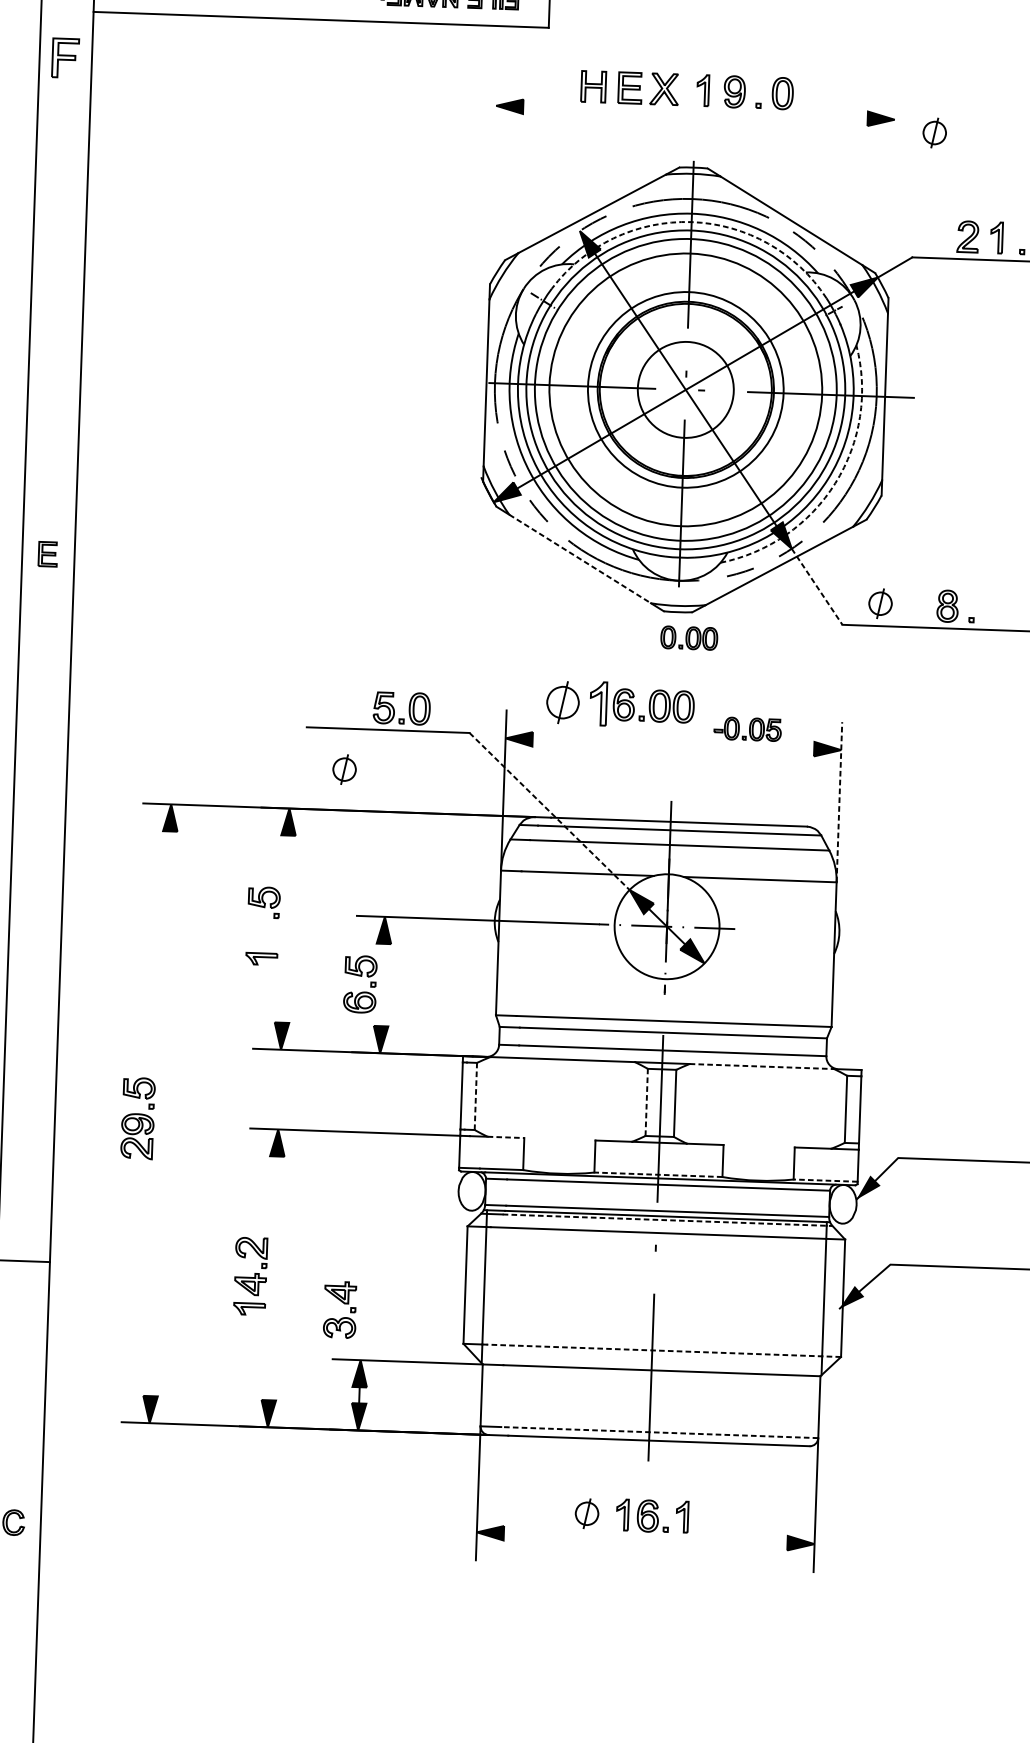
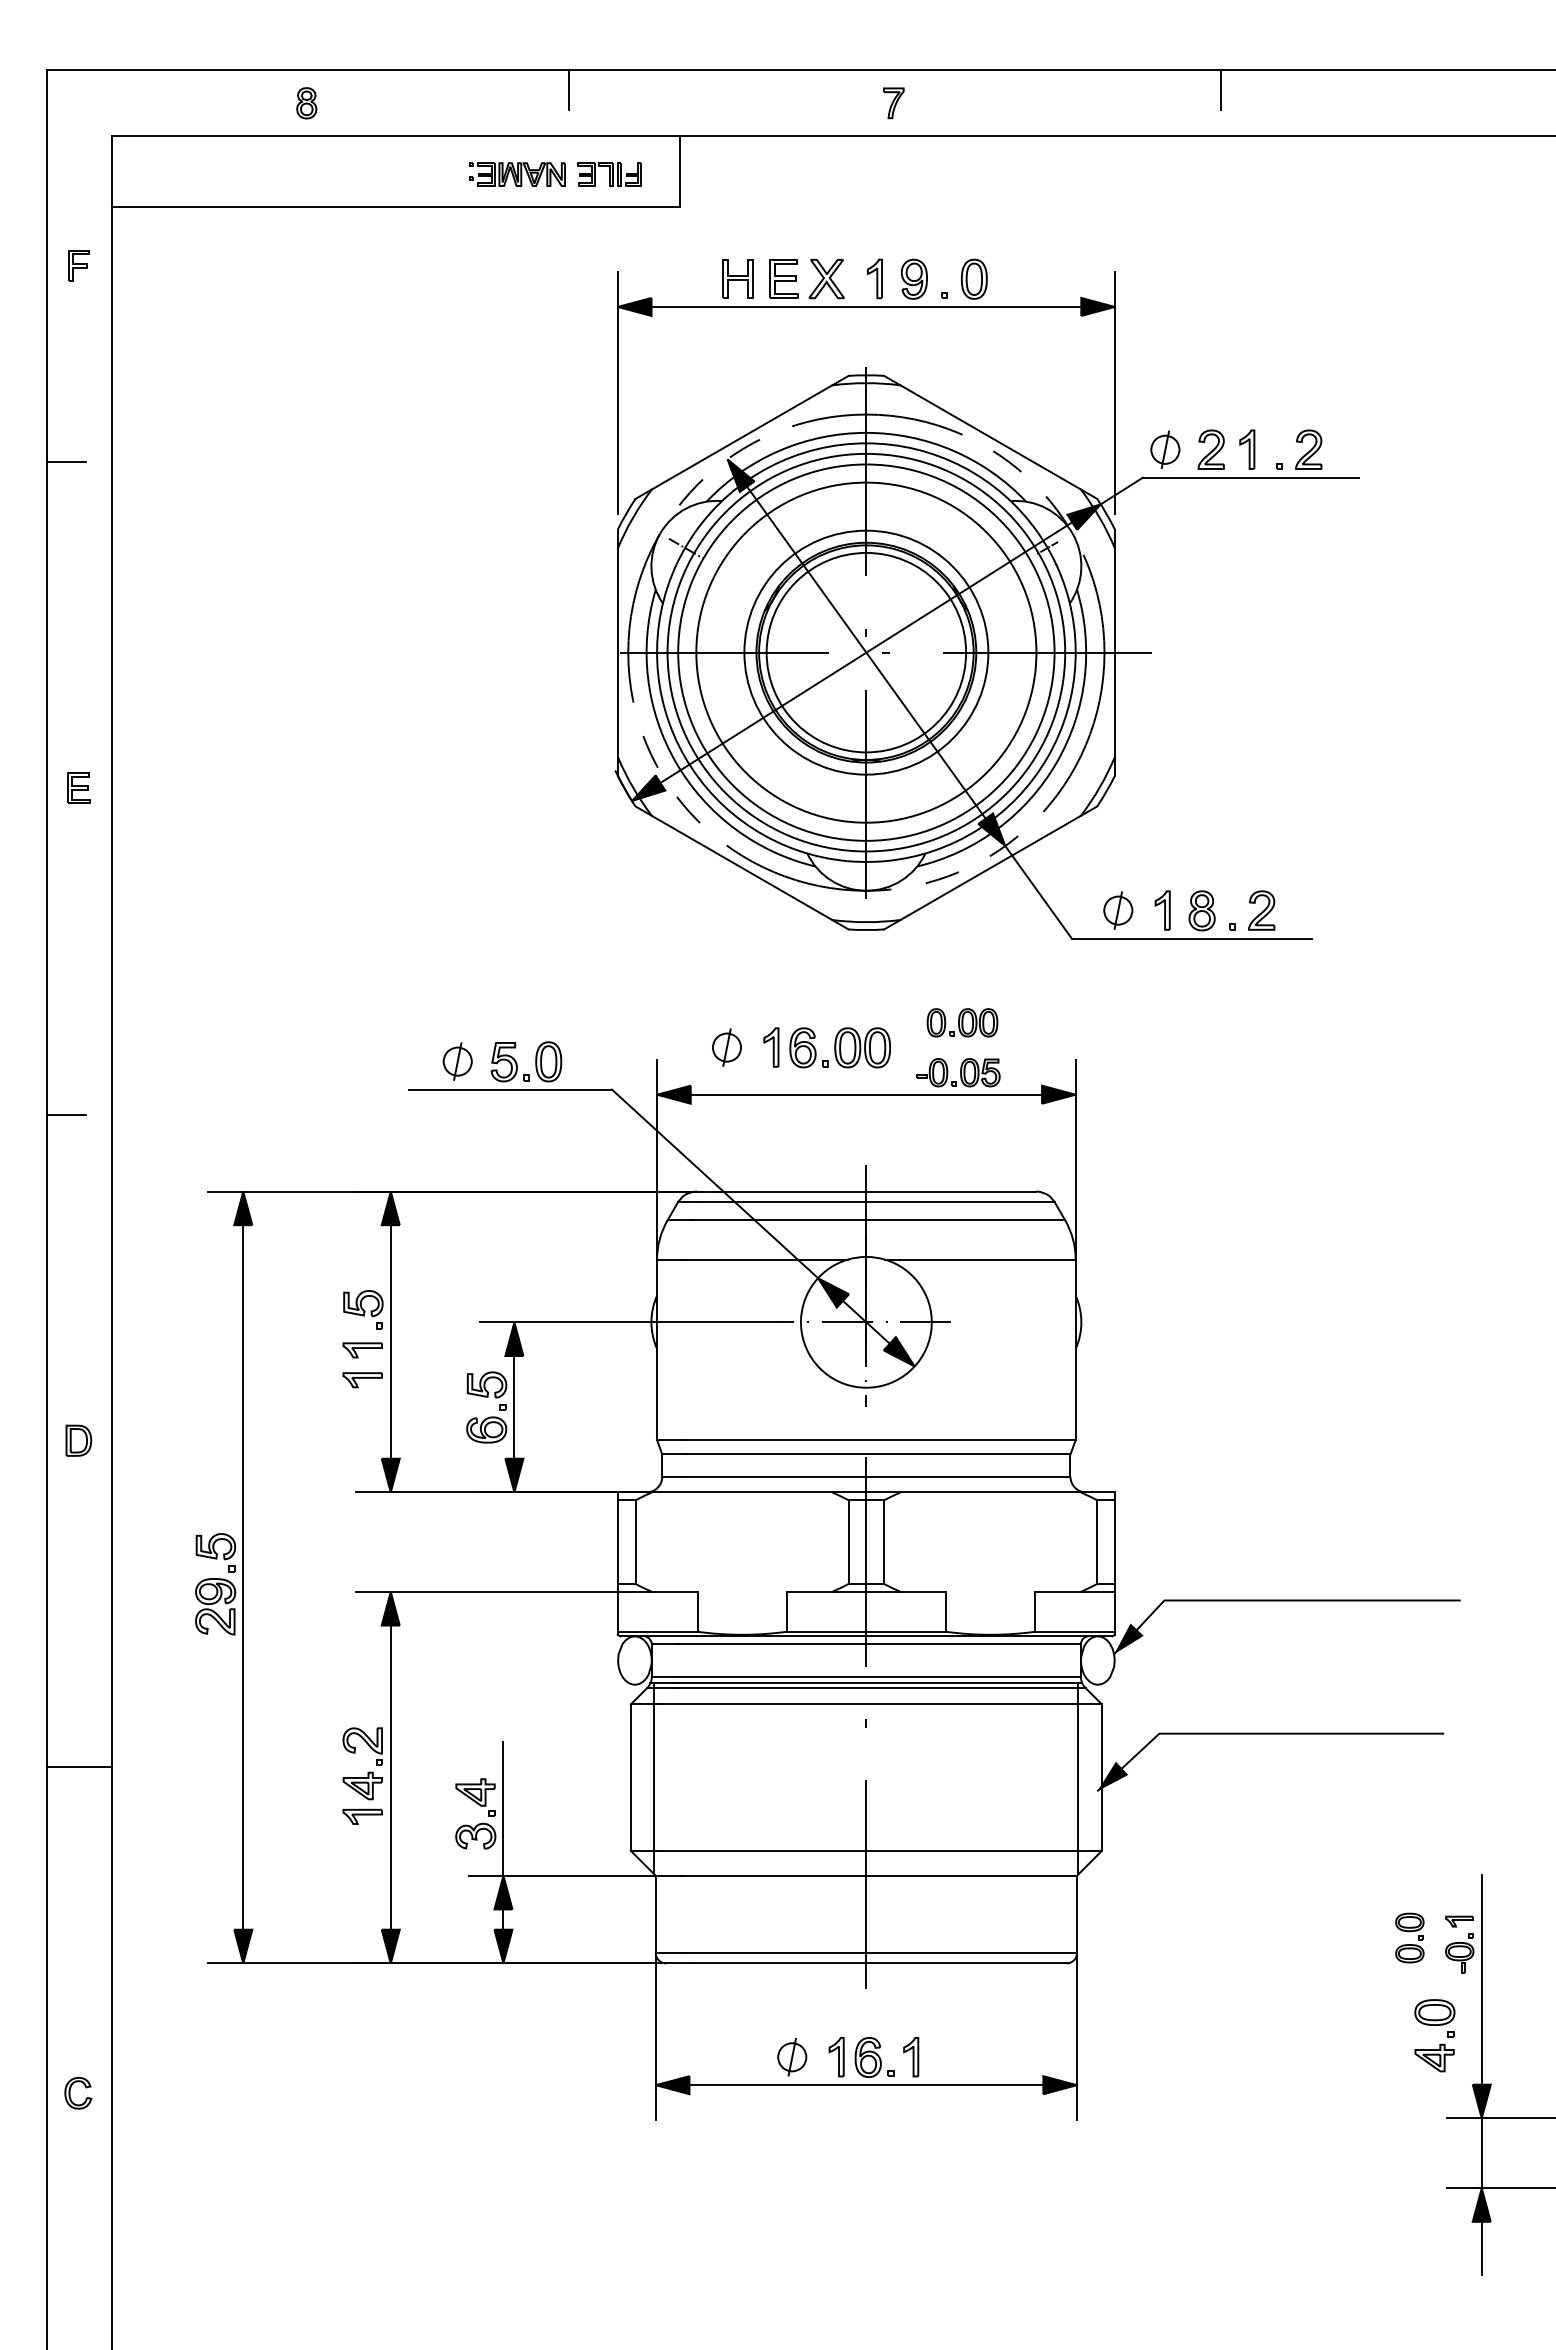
part: (65, 57) -> (78, 265), size x0.62
line: (695, 112) -> (866, 306), added
part: (934, 132) -> (1165, 449), moved
line: (493, 174) -> (617, 392), added
line: (891, 188) -> (1114, 392), added
line: (49, 214) -> (65, 461), added
arc: (691, 222) -> (866, 443), dashed -> solid
circle: (685, 389) -> (866, 652), size x1.67
arc: (835, 483) -> (1056, 762), dashed -> solid
part: (47, 553) -> (78, 787), moved
line: (580, 559) -> (742, 868), dashed -> solid
line: (817, 586) -> (1038, 892), dashed -> solid
part: (915, 604) -> (1162, 910), added
part: (995, 607) -> (1261, 910), added
part: (689, 637) -> (962, 1022), moved
part: (562, 702) -> (726, 1047), size x0.71
part: (598, 703) -> (771, 1047), size x0.71
line: (30, 737) -> (65, 1114), added
line: (673, 744) -> (866, 1094), added
part: (344, 769) -> (457, 1061), moved
line: (839, 802) -> (1075, 1159), dashed -> solid
line: (550, 811) -> (715, 1183), dashed -> solid
line: (285, 928) -> (390, 1341), added
part: (262, 935) -> (362, 1350), added
line: (382, 985) -> (514, 1407), added
part: (32, 999) -> (78, 1440), added
line: (762, 1066) -> (991, 1492), dashed -> solid
line: (475, 1096) -> (635, 1542), dashed -> solid
line: (646, 1102) -> (848, 1542), dashed -> solid
line: (160, 1113) -> (243, 1577), added
line: (505, 1137) -> (674, 1591), dashed -> solid
line: (658, 1174) -> (866, 1631), dashed -> solid
line: (826, 1180) -> (1075, 1631), dashed -> solid
line: (667, 1220) -> (879, 1688), dashed -> solid
line: (272, 1278) -> (390, 1777), added
line: (362, 1306) -> (503, 1808), added
line: (663, 1350) -> (880, 1850), dashed -> solid
line: (659, 1432) -> (879, 1952), dashed -> solid
line: (645, 1538) -> (866, 2085), added

